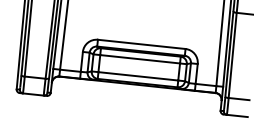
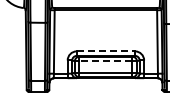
line: (142, 44) -> (106, 51), solid -> dashed
line: (139, 59) -> (105, 61), solid -> dashed

